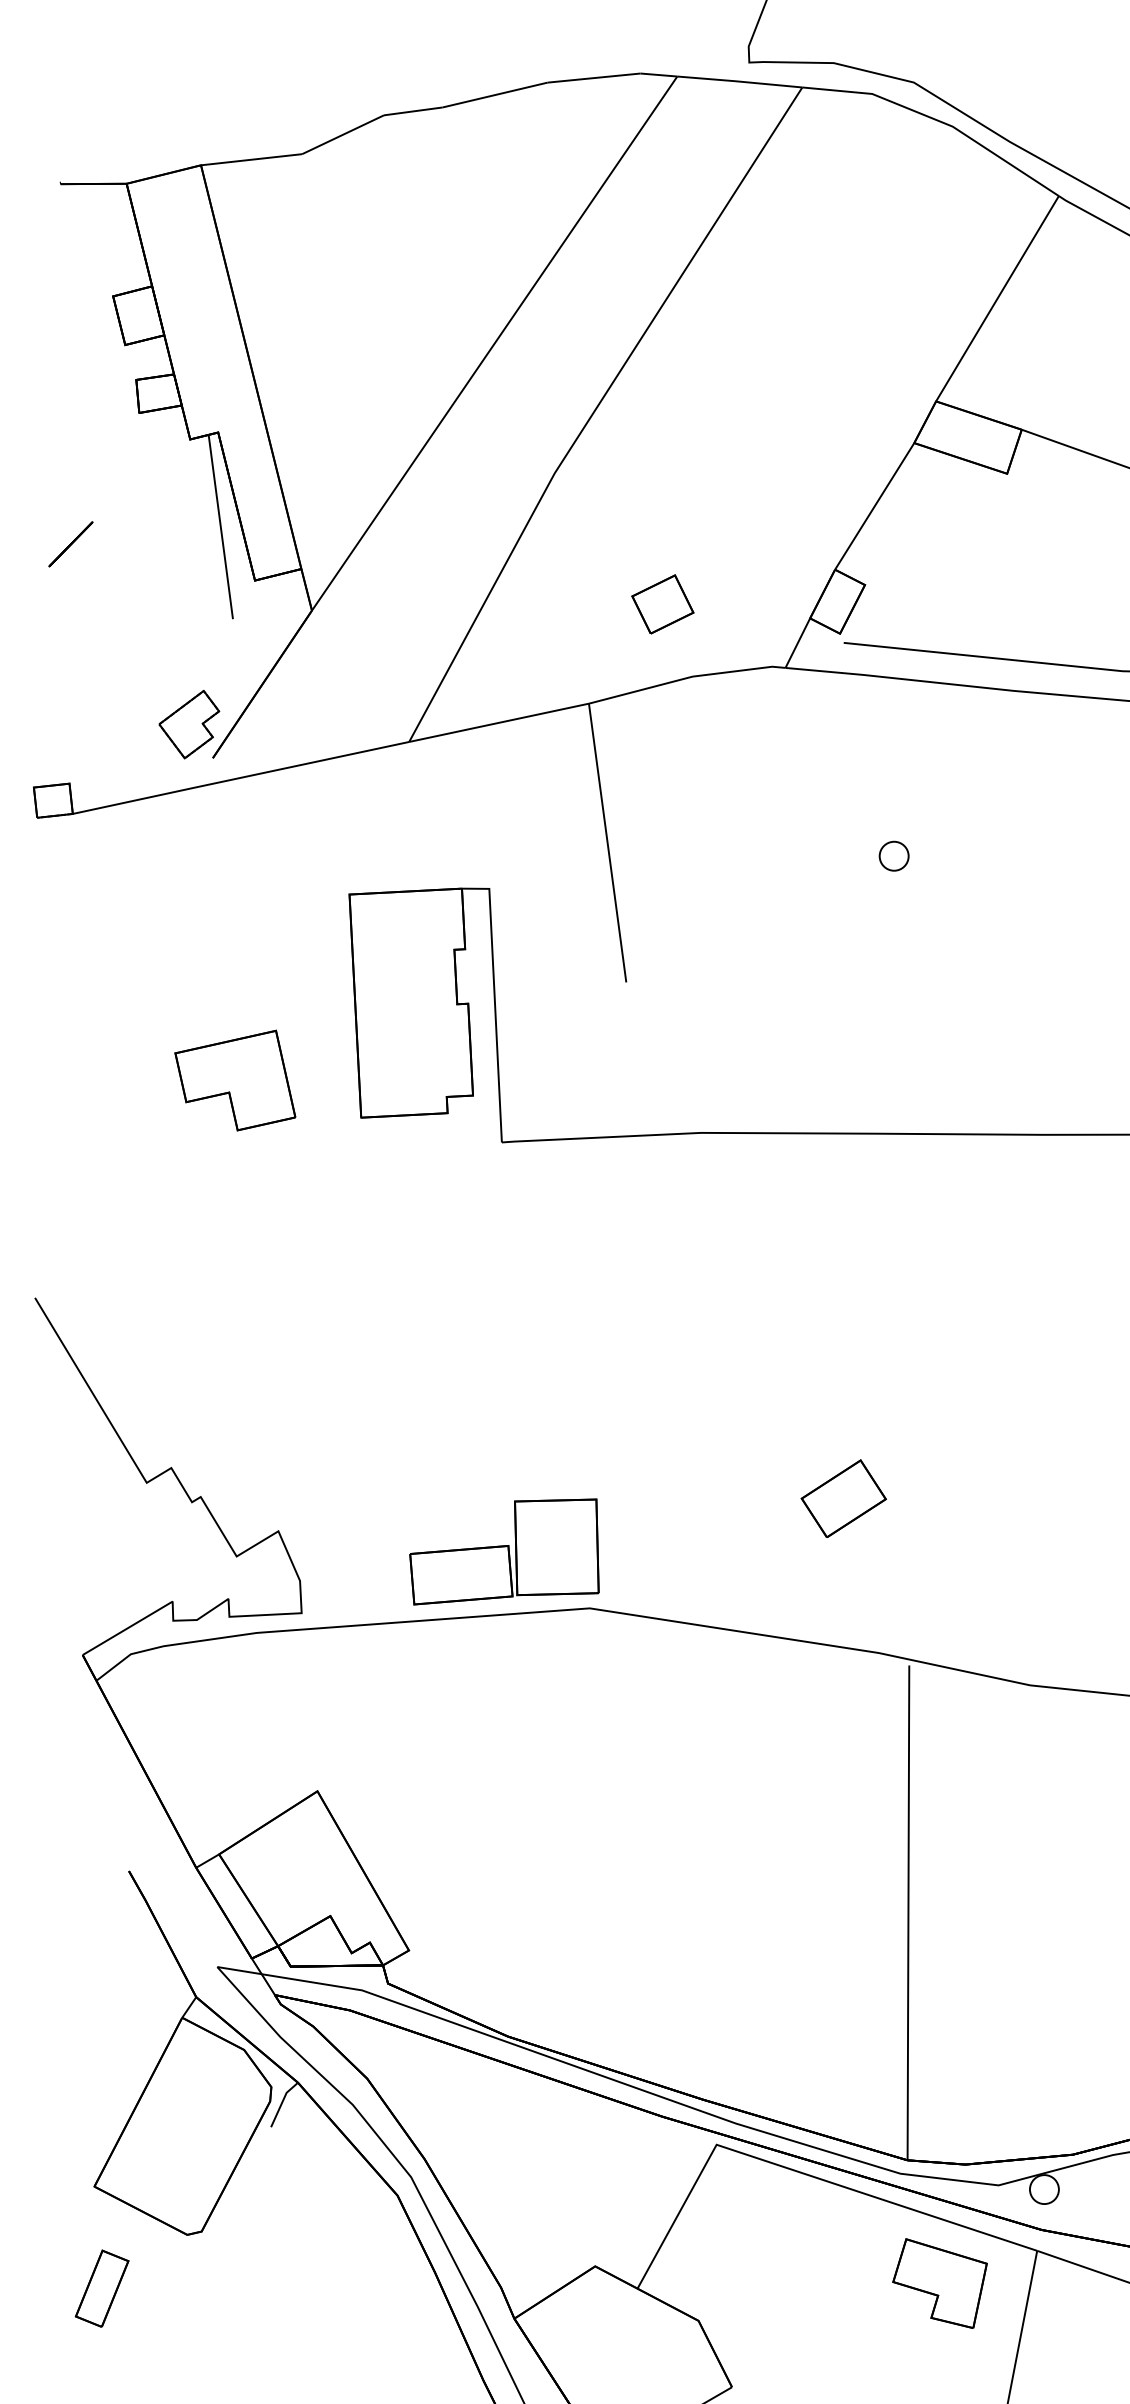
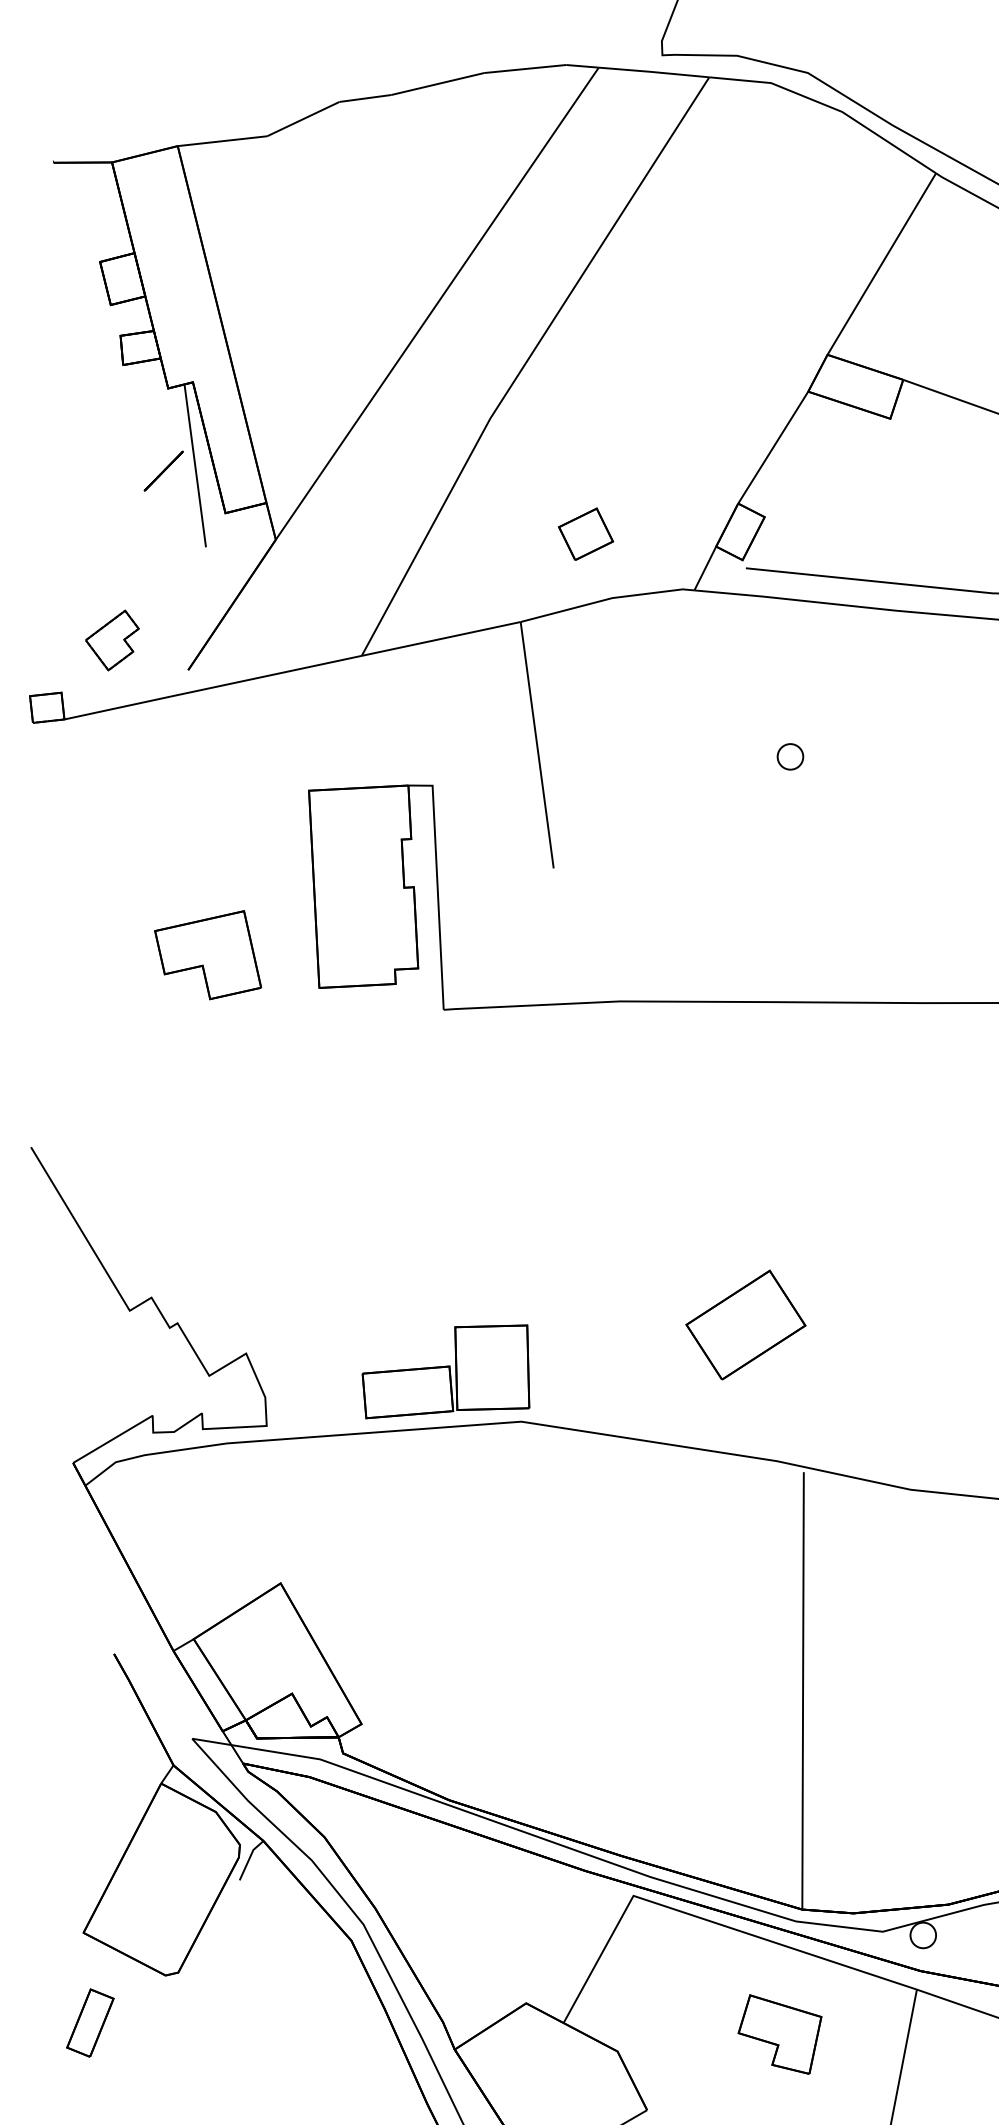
line: (70, 543) -> (163, 470), moved
part: (189, 724) -> (112, 640), moved
part: (843, 1498) -> (745, 1324), size x1.6
part: (939, 2283) -> (779, 2034), moved

